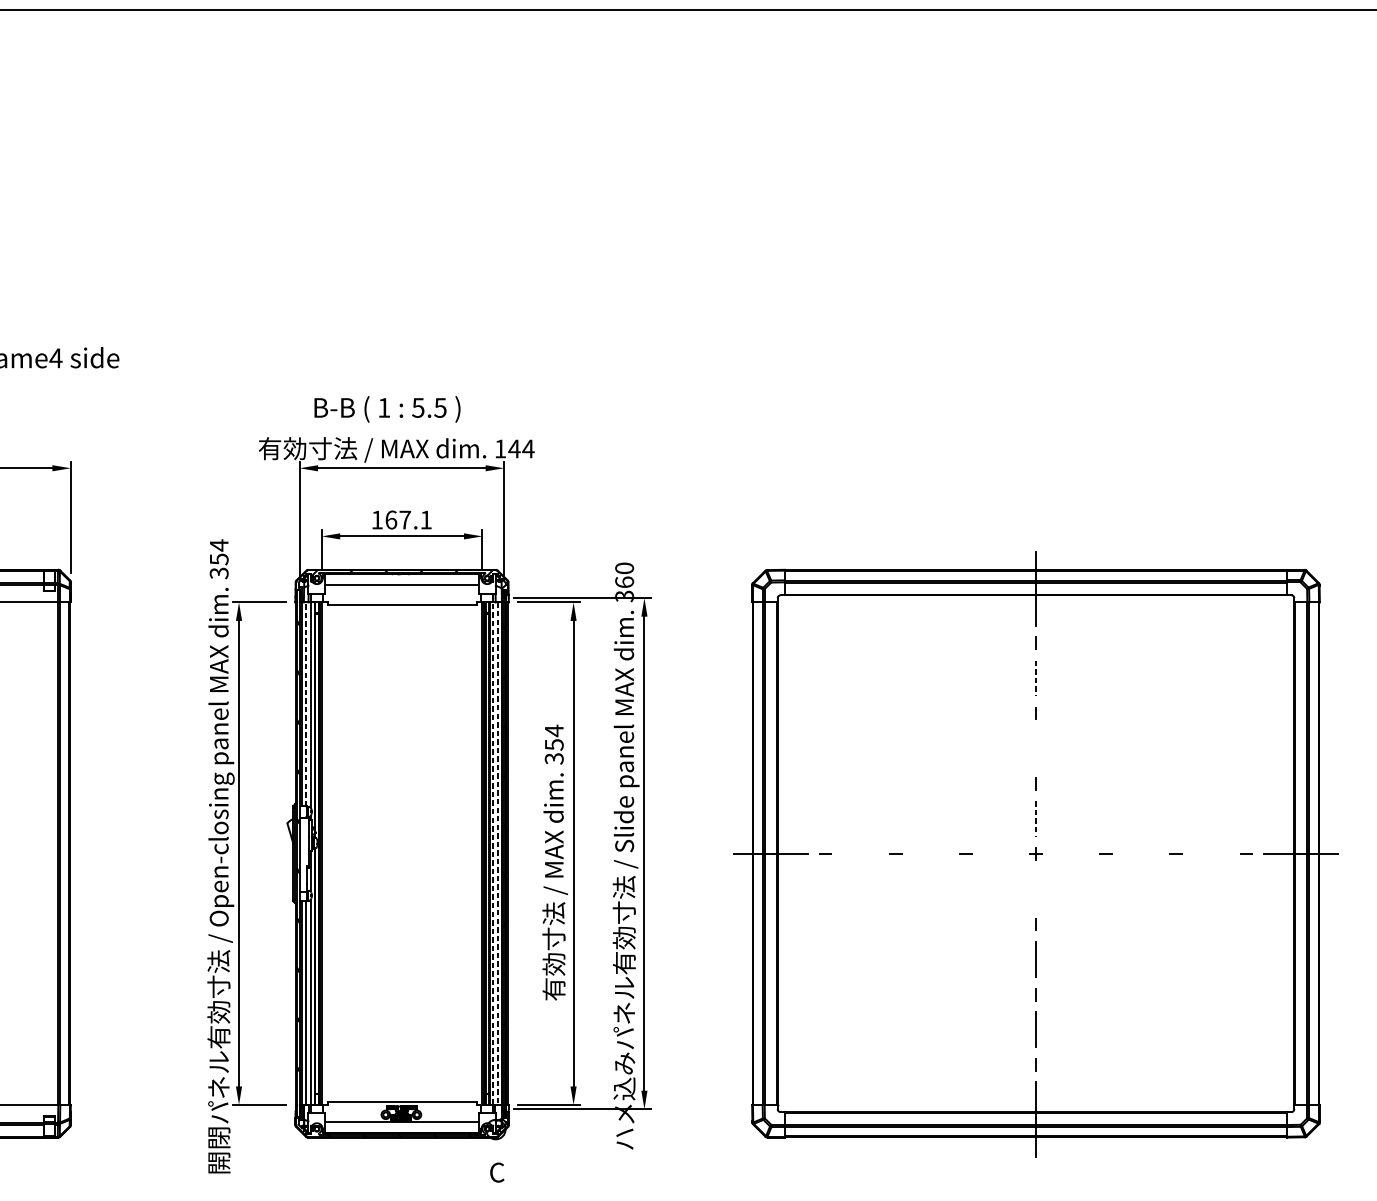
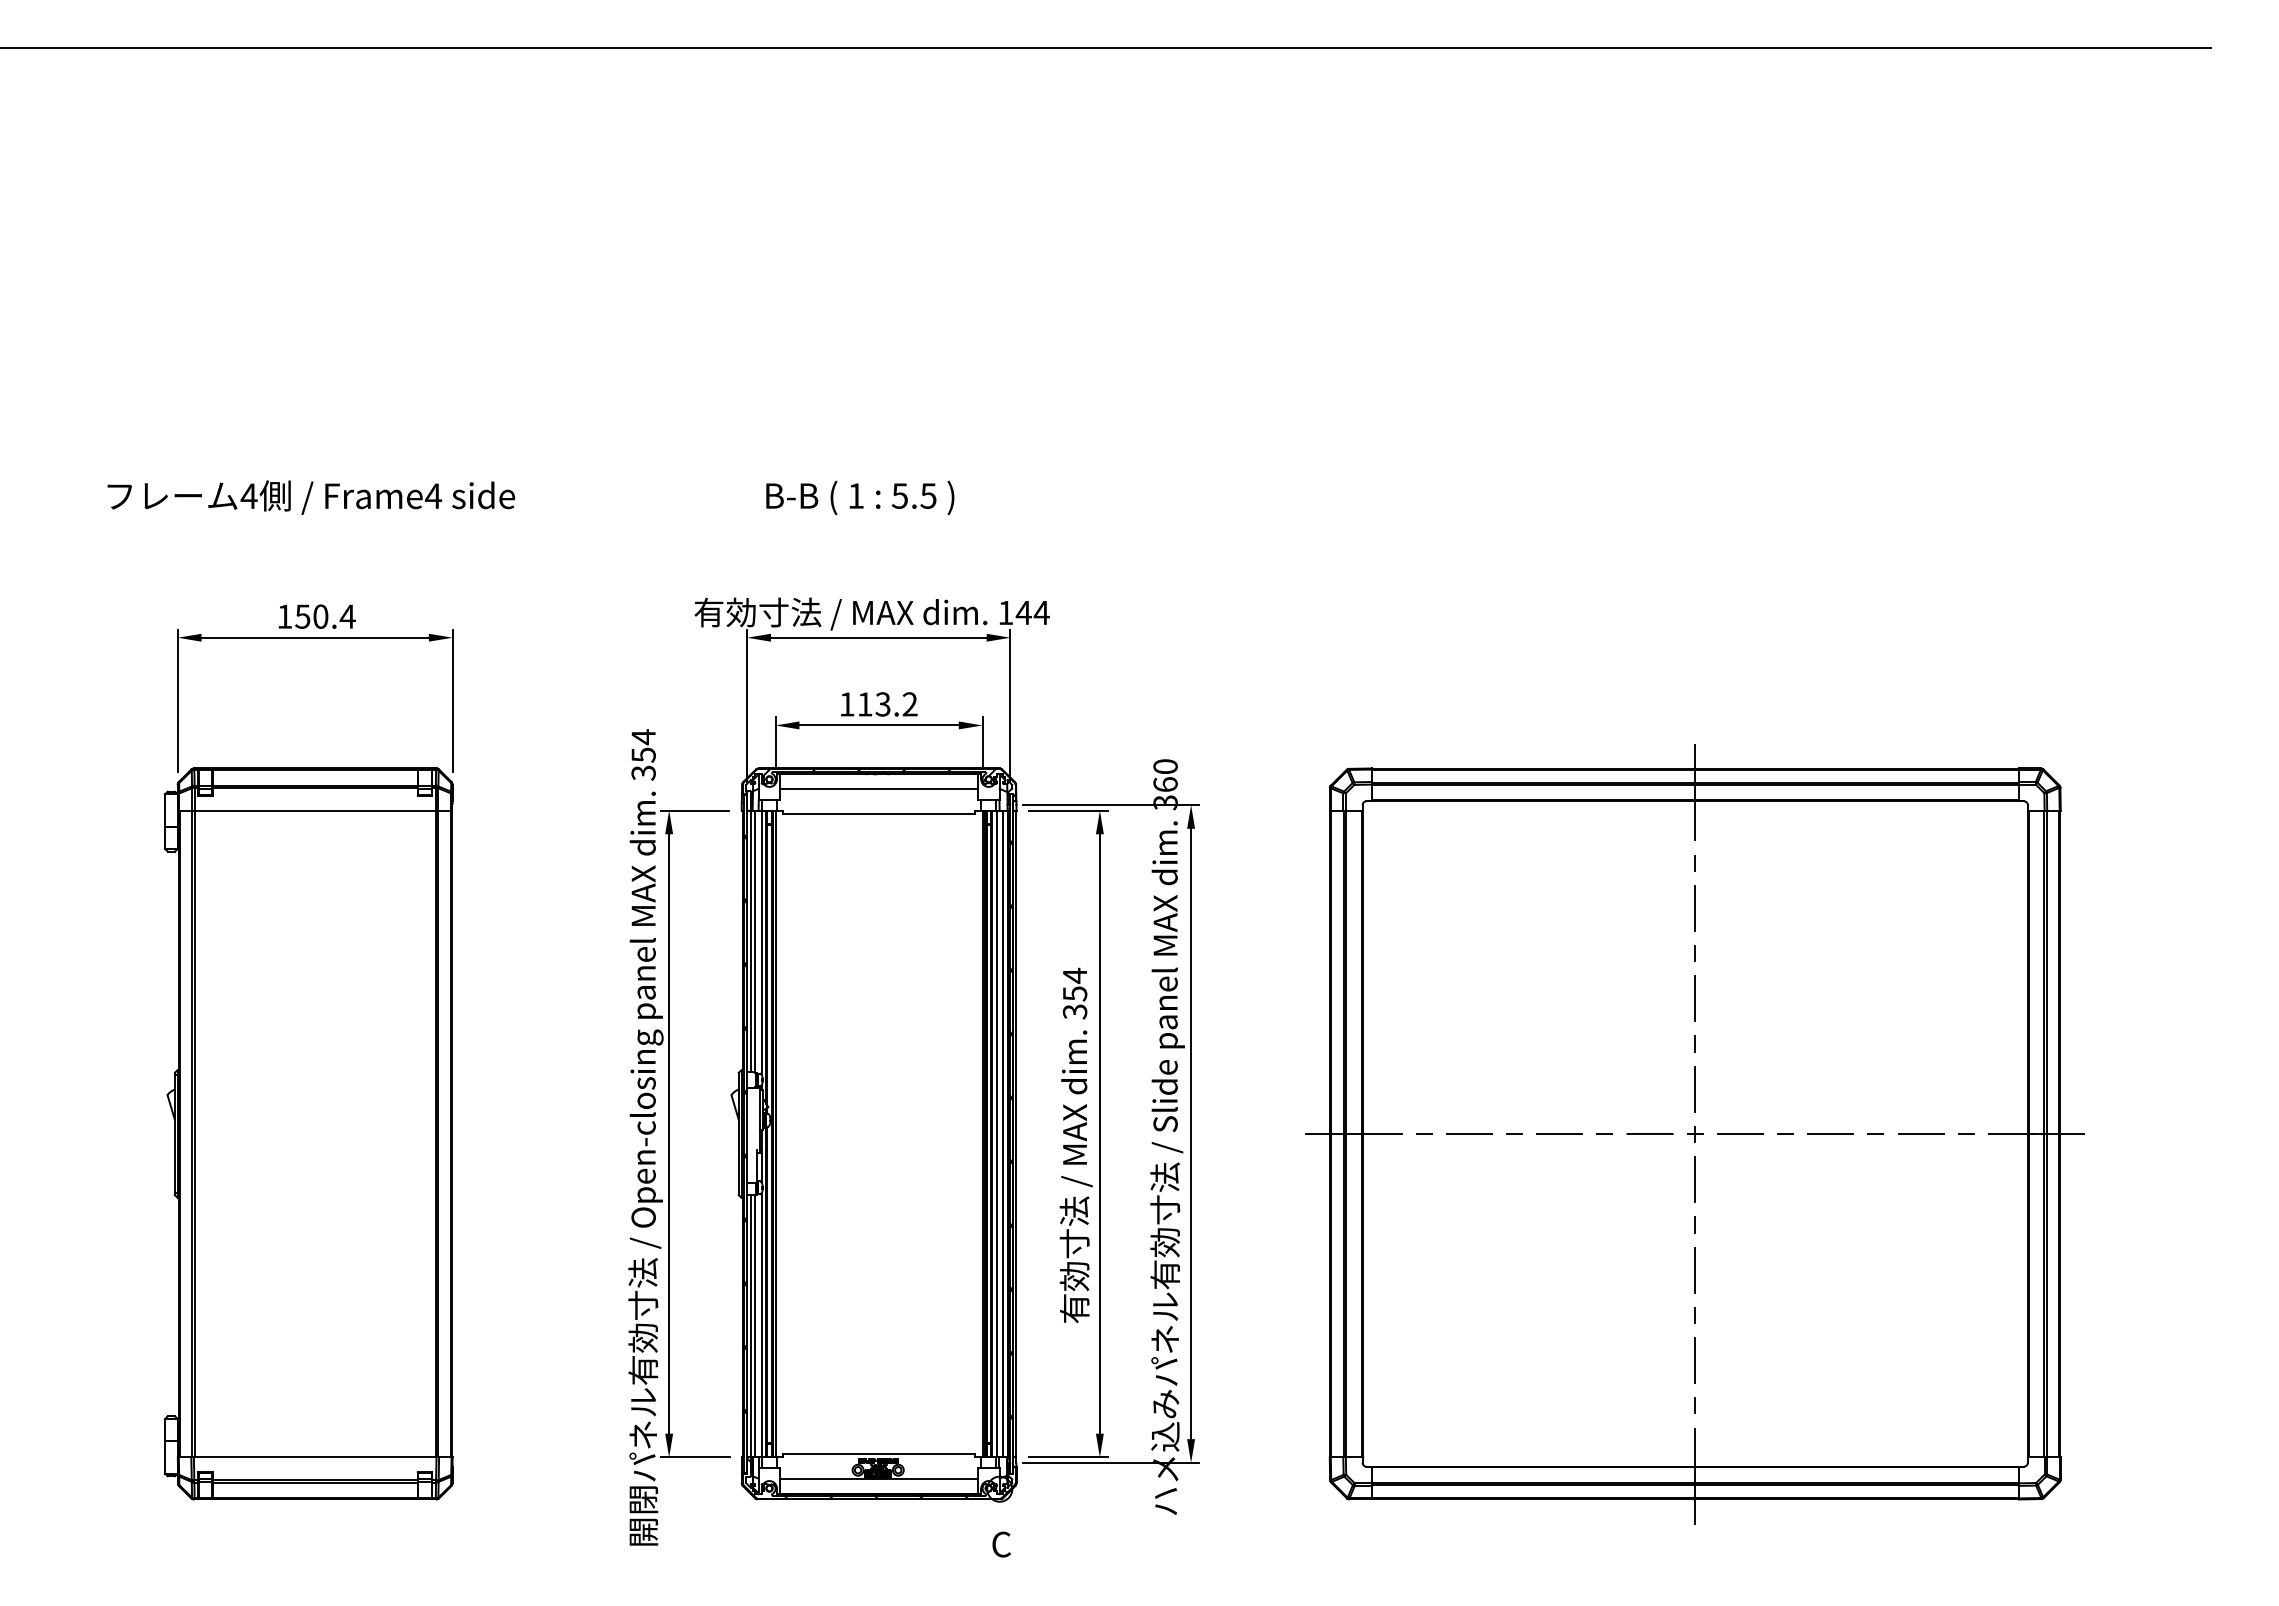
text: (387, 409) -> (860, 497), moved
text: (408, 520) -> (887, 704), 167.1 -> 113.2
line: (1036, 678) -> (1695, 908), dashed -> solid
line: (306, 704) -> (755, 941), dashed -> solid
line: (1035, 748) -> (1694, 998), added
line: (1036, 819) -> (1695, 1089), dashed -> solid
line: (493, 853) -> (996, 1133), dashed -> solid
line: (859, 853) -> (1468, 1133), added
line: (930, 853) -> (1559, 1133), added
line: (1000, 853) -> (1649, 1133), added
line: (1070, 853) -> (1739, 1133), added
line: (1141, 853) -> (1830, 1133), added
line: (1211, 853) -> (1921, 1133), added
line: (497, 854) -> (1002, 1134), dashed -> solid
line: (1036, 889) -> (1695, 1179), added

